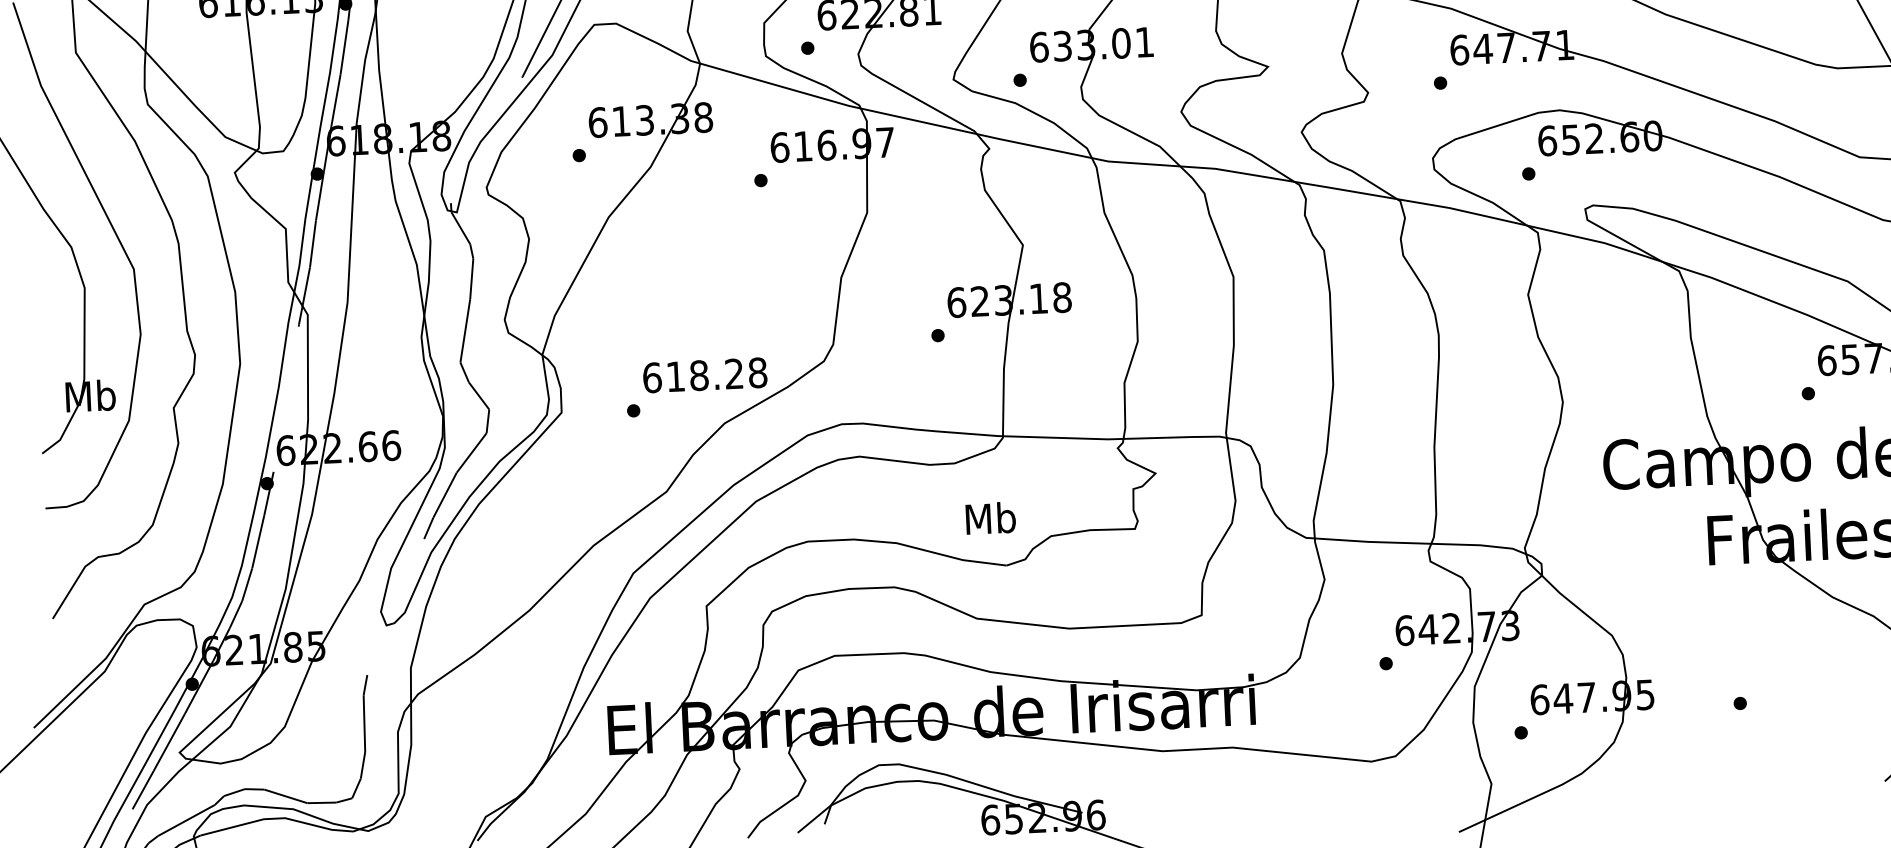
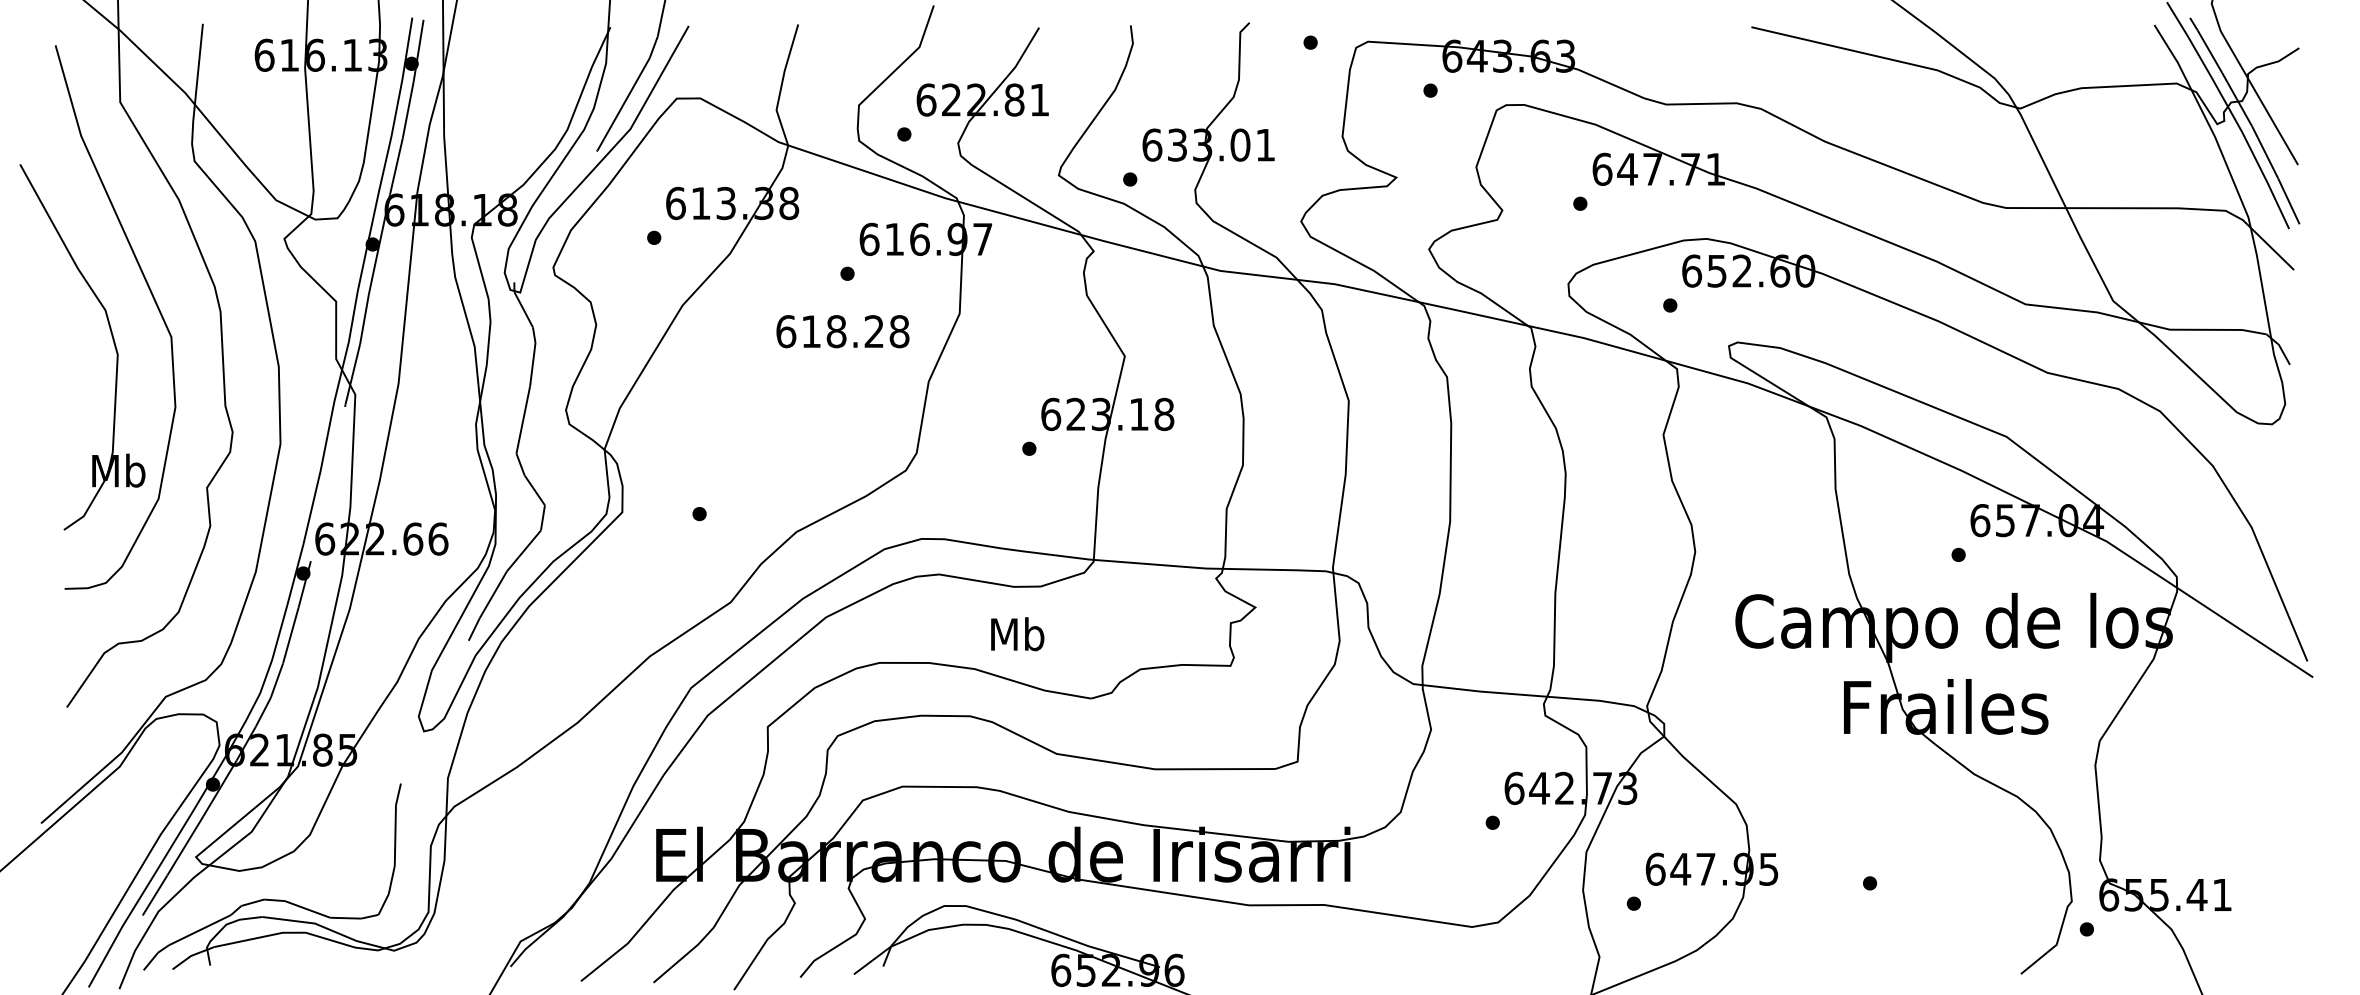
text: (704, 375) -> (842, 331), moved
text: (990, 518) -> (1017, 634), moved

